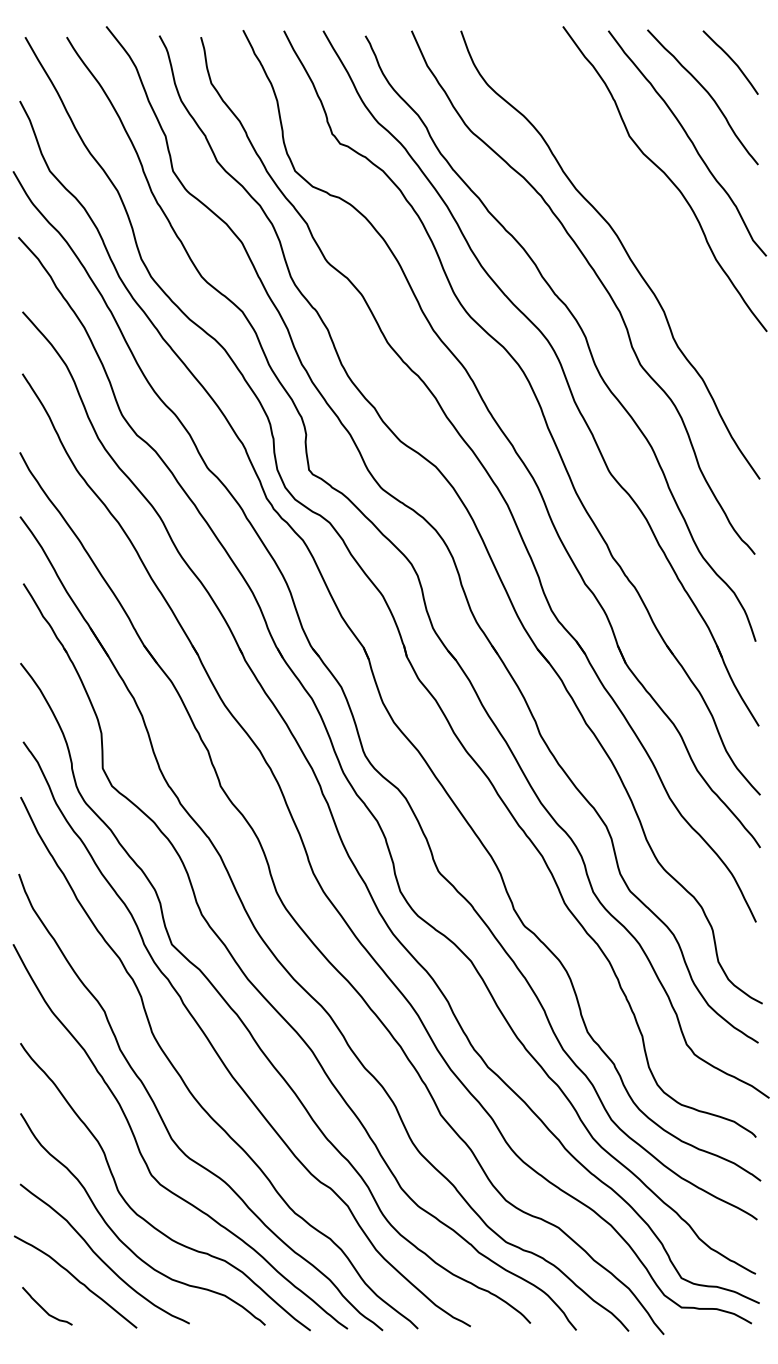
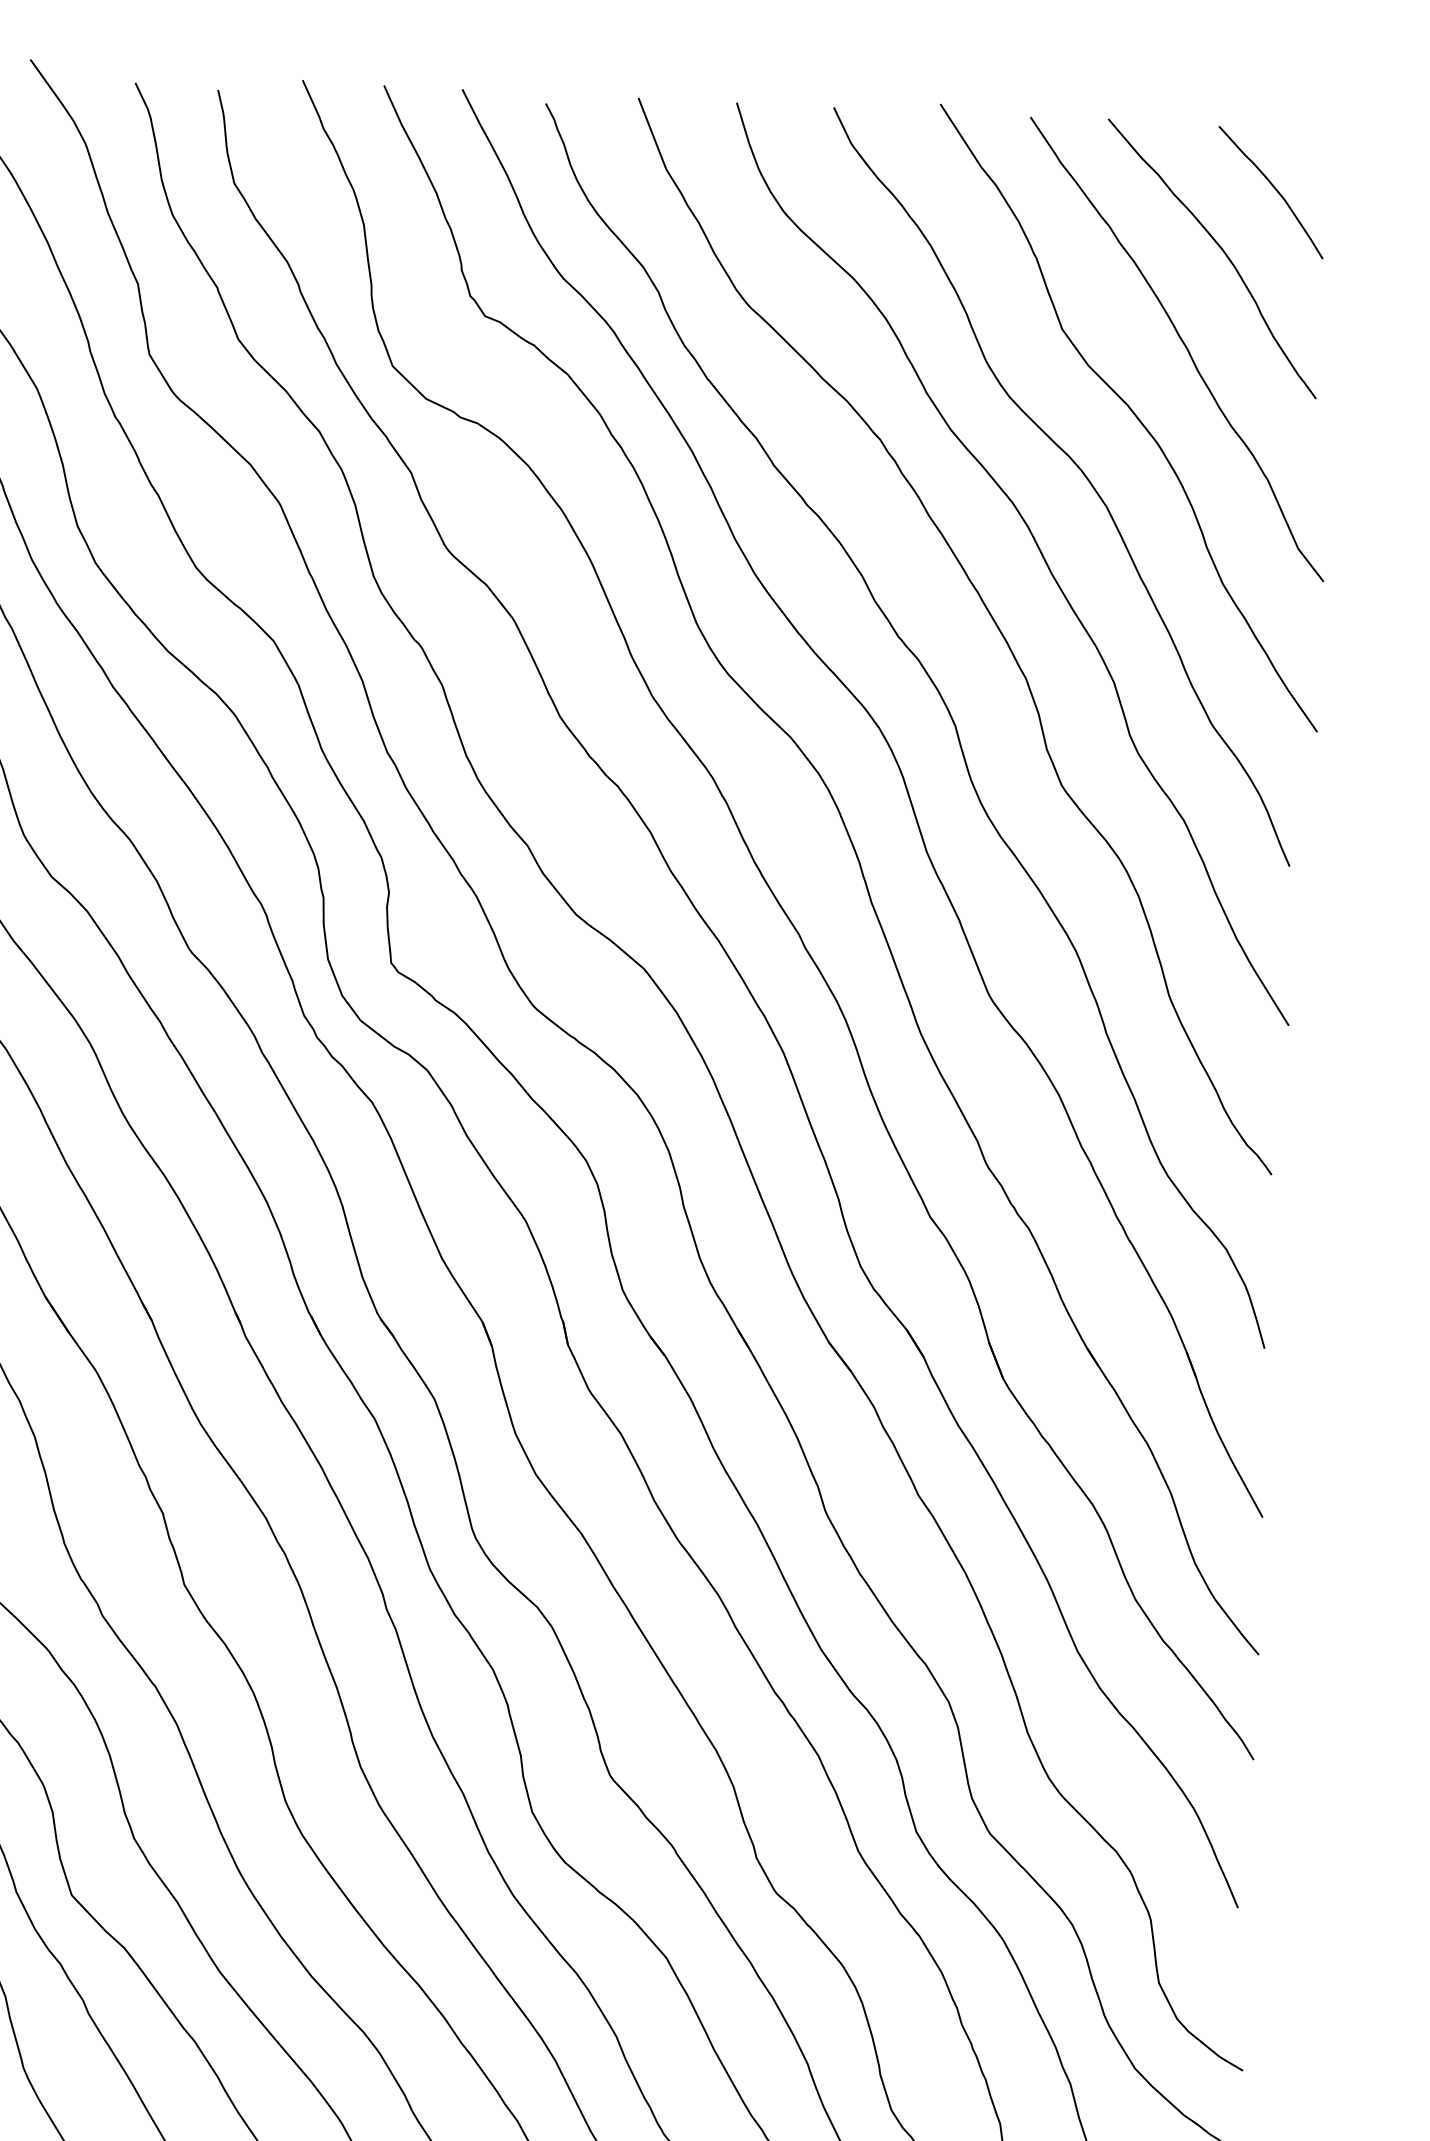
curve: (643, 209) -> (1082, 476), added

